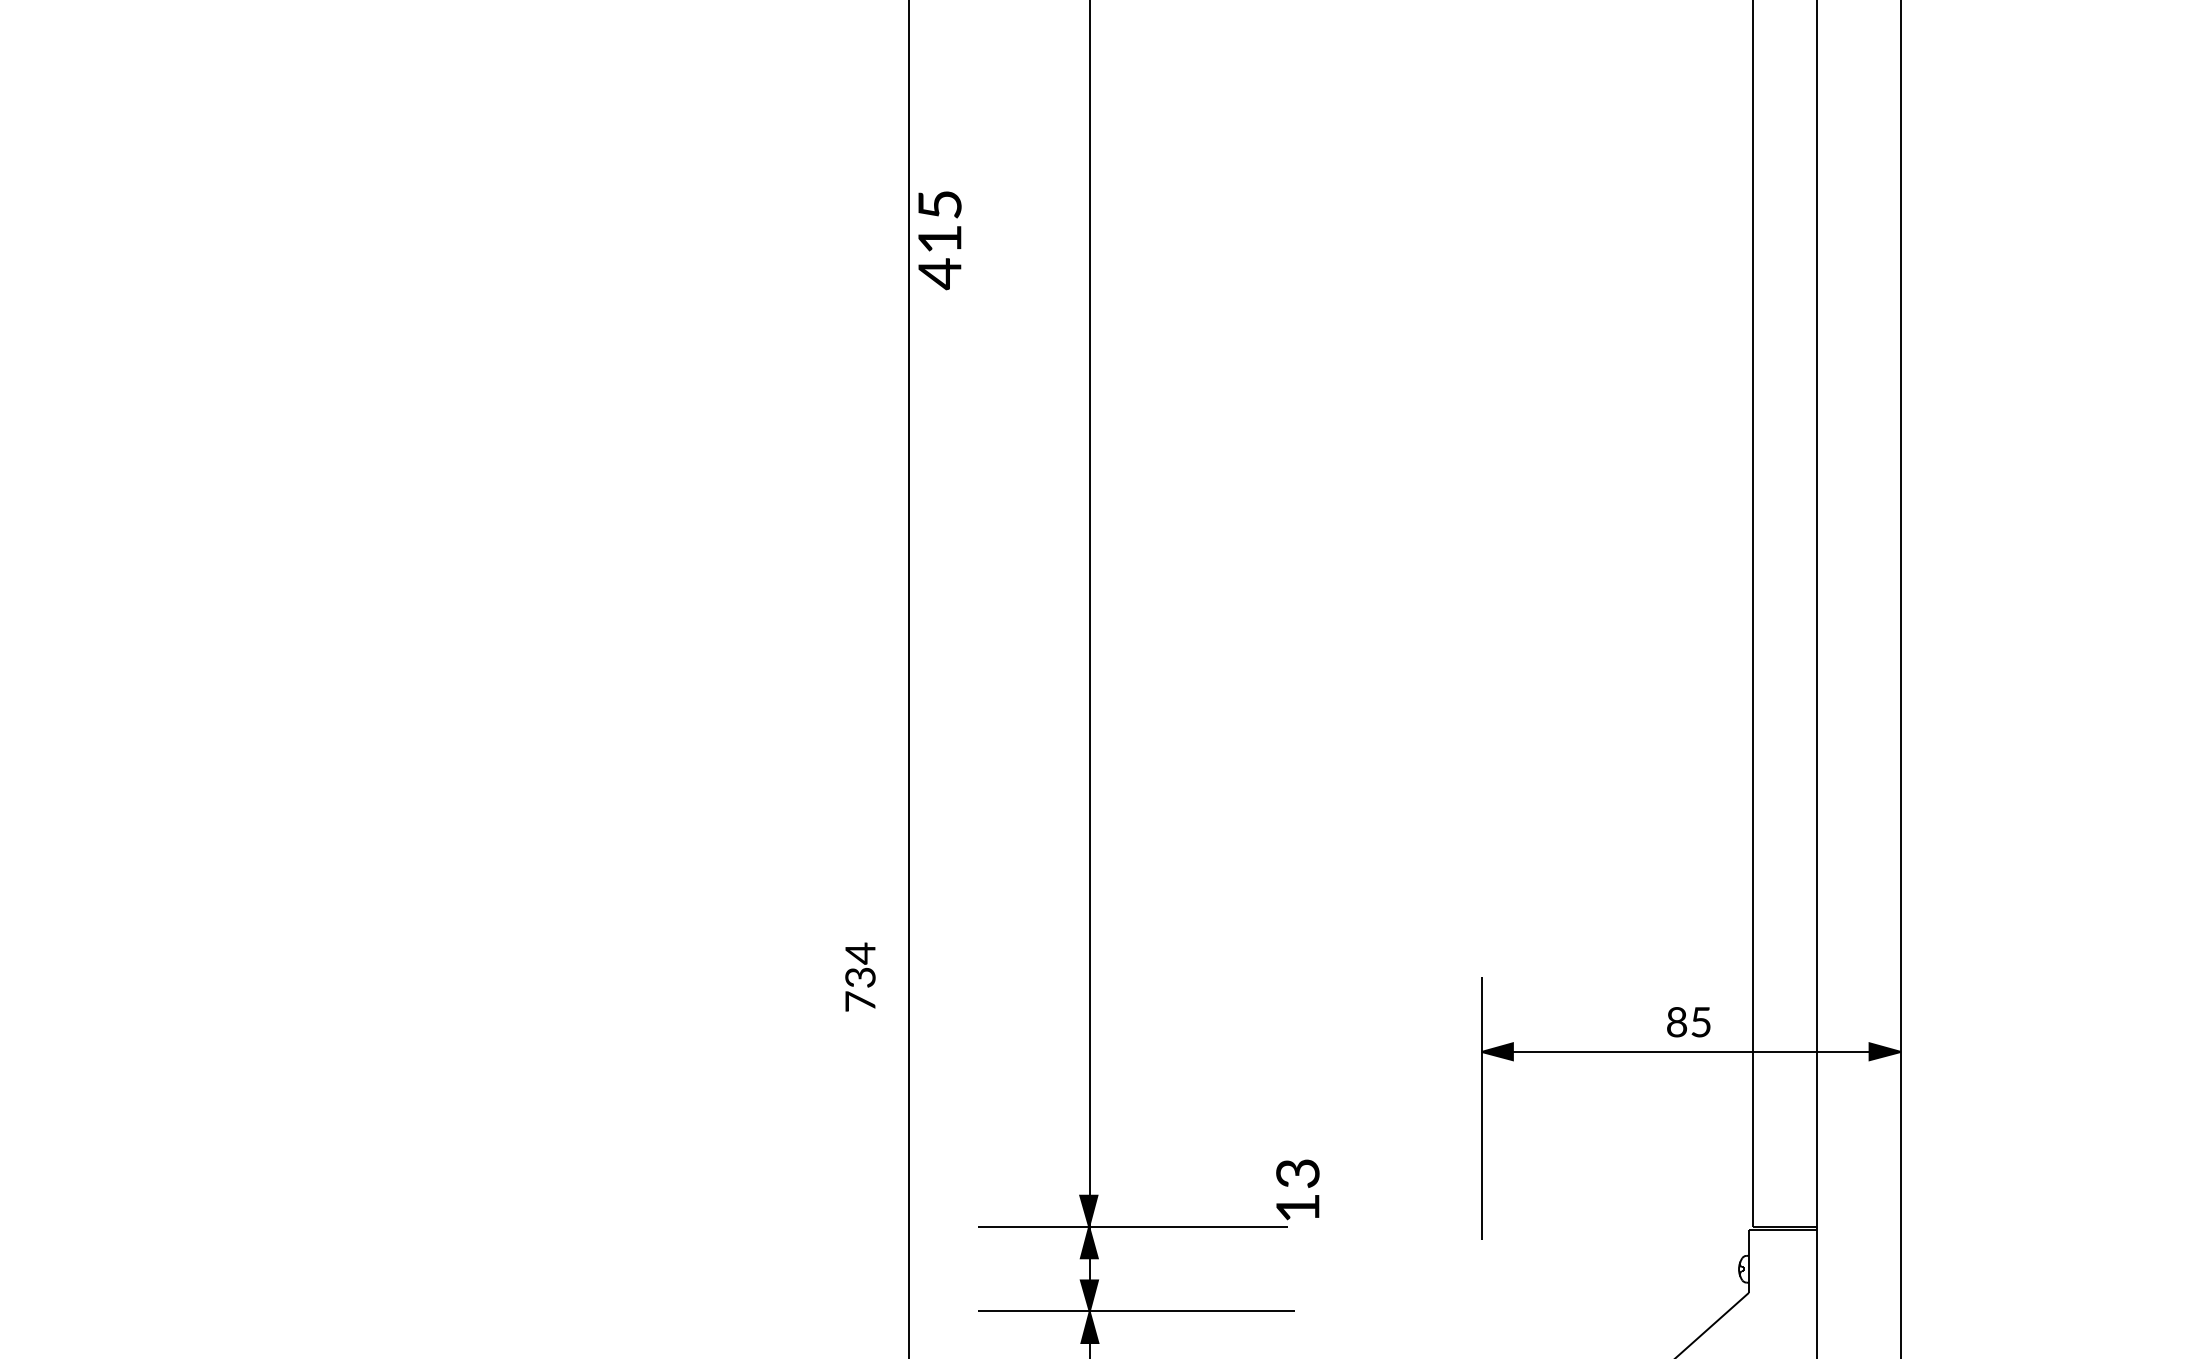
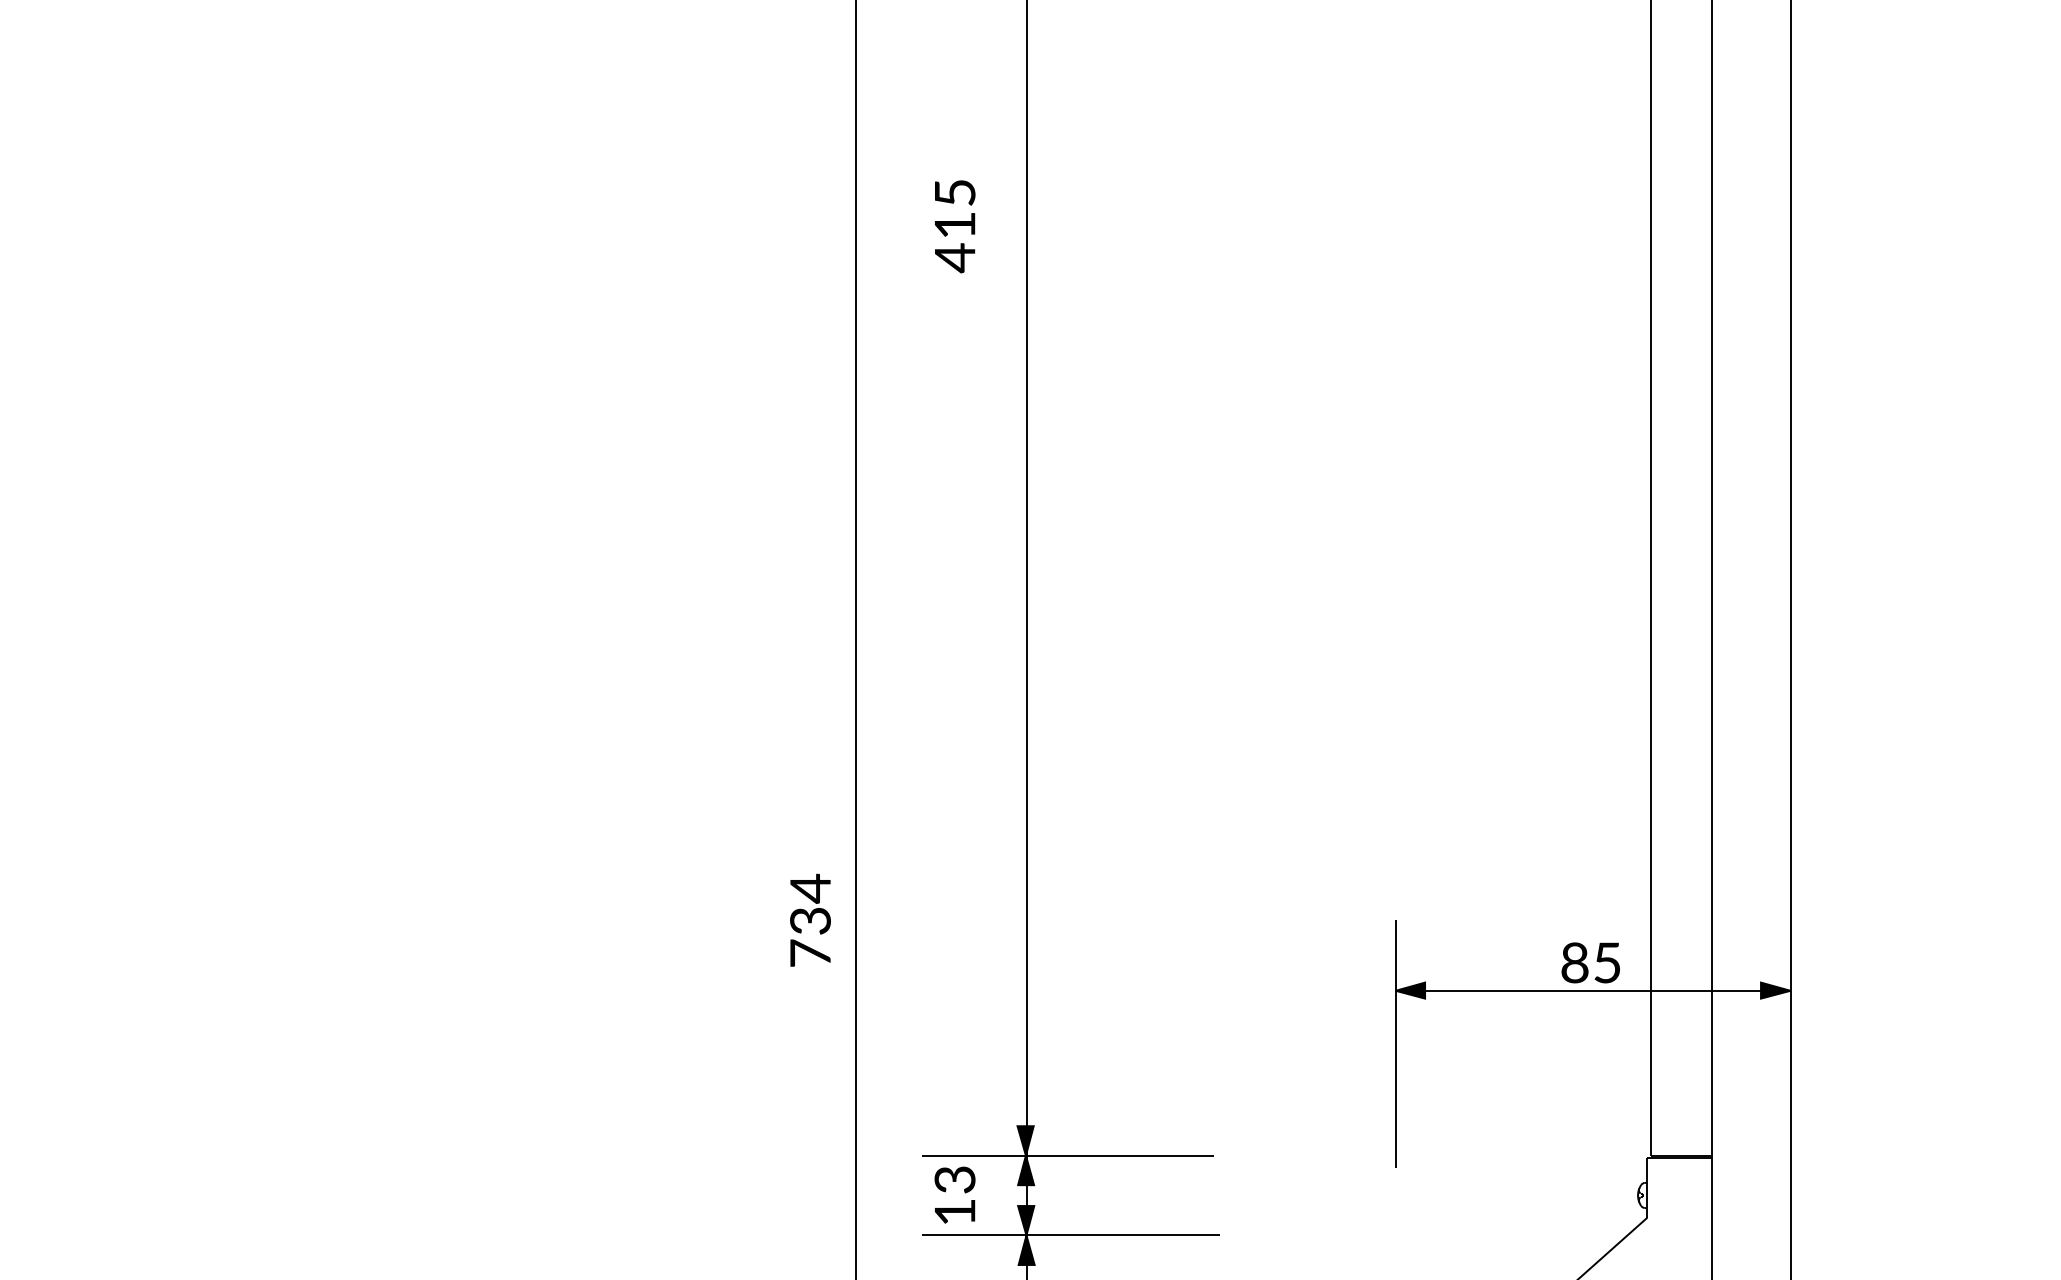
part: (939, 240) -> (954, 226), moved
part: (860, 976) -> (810, 919), size x1.43
part: (1688, 1021) -> (1590, 962), size x1.43
part: (1288, 1186) -> (946, 1191), moved

